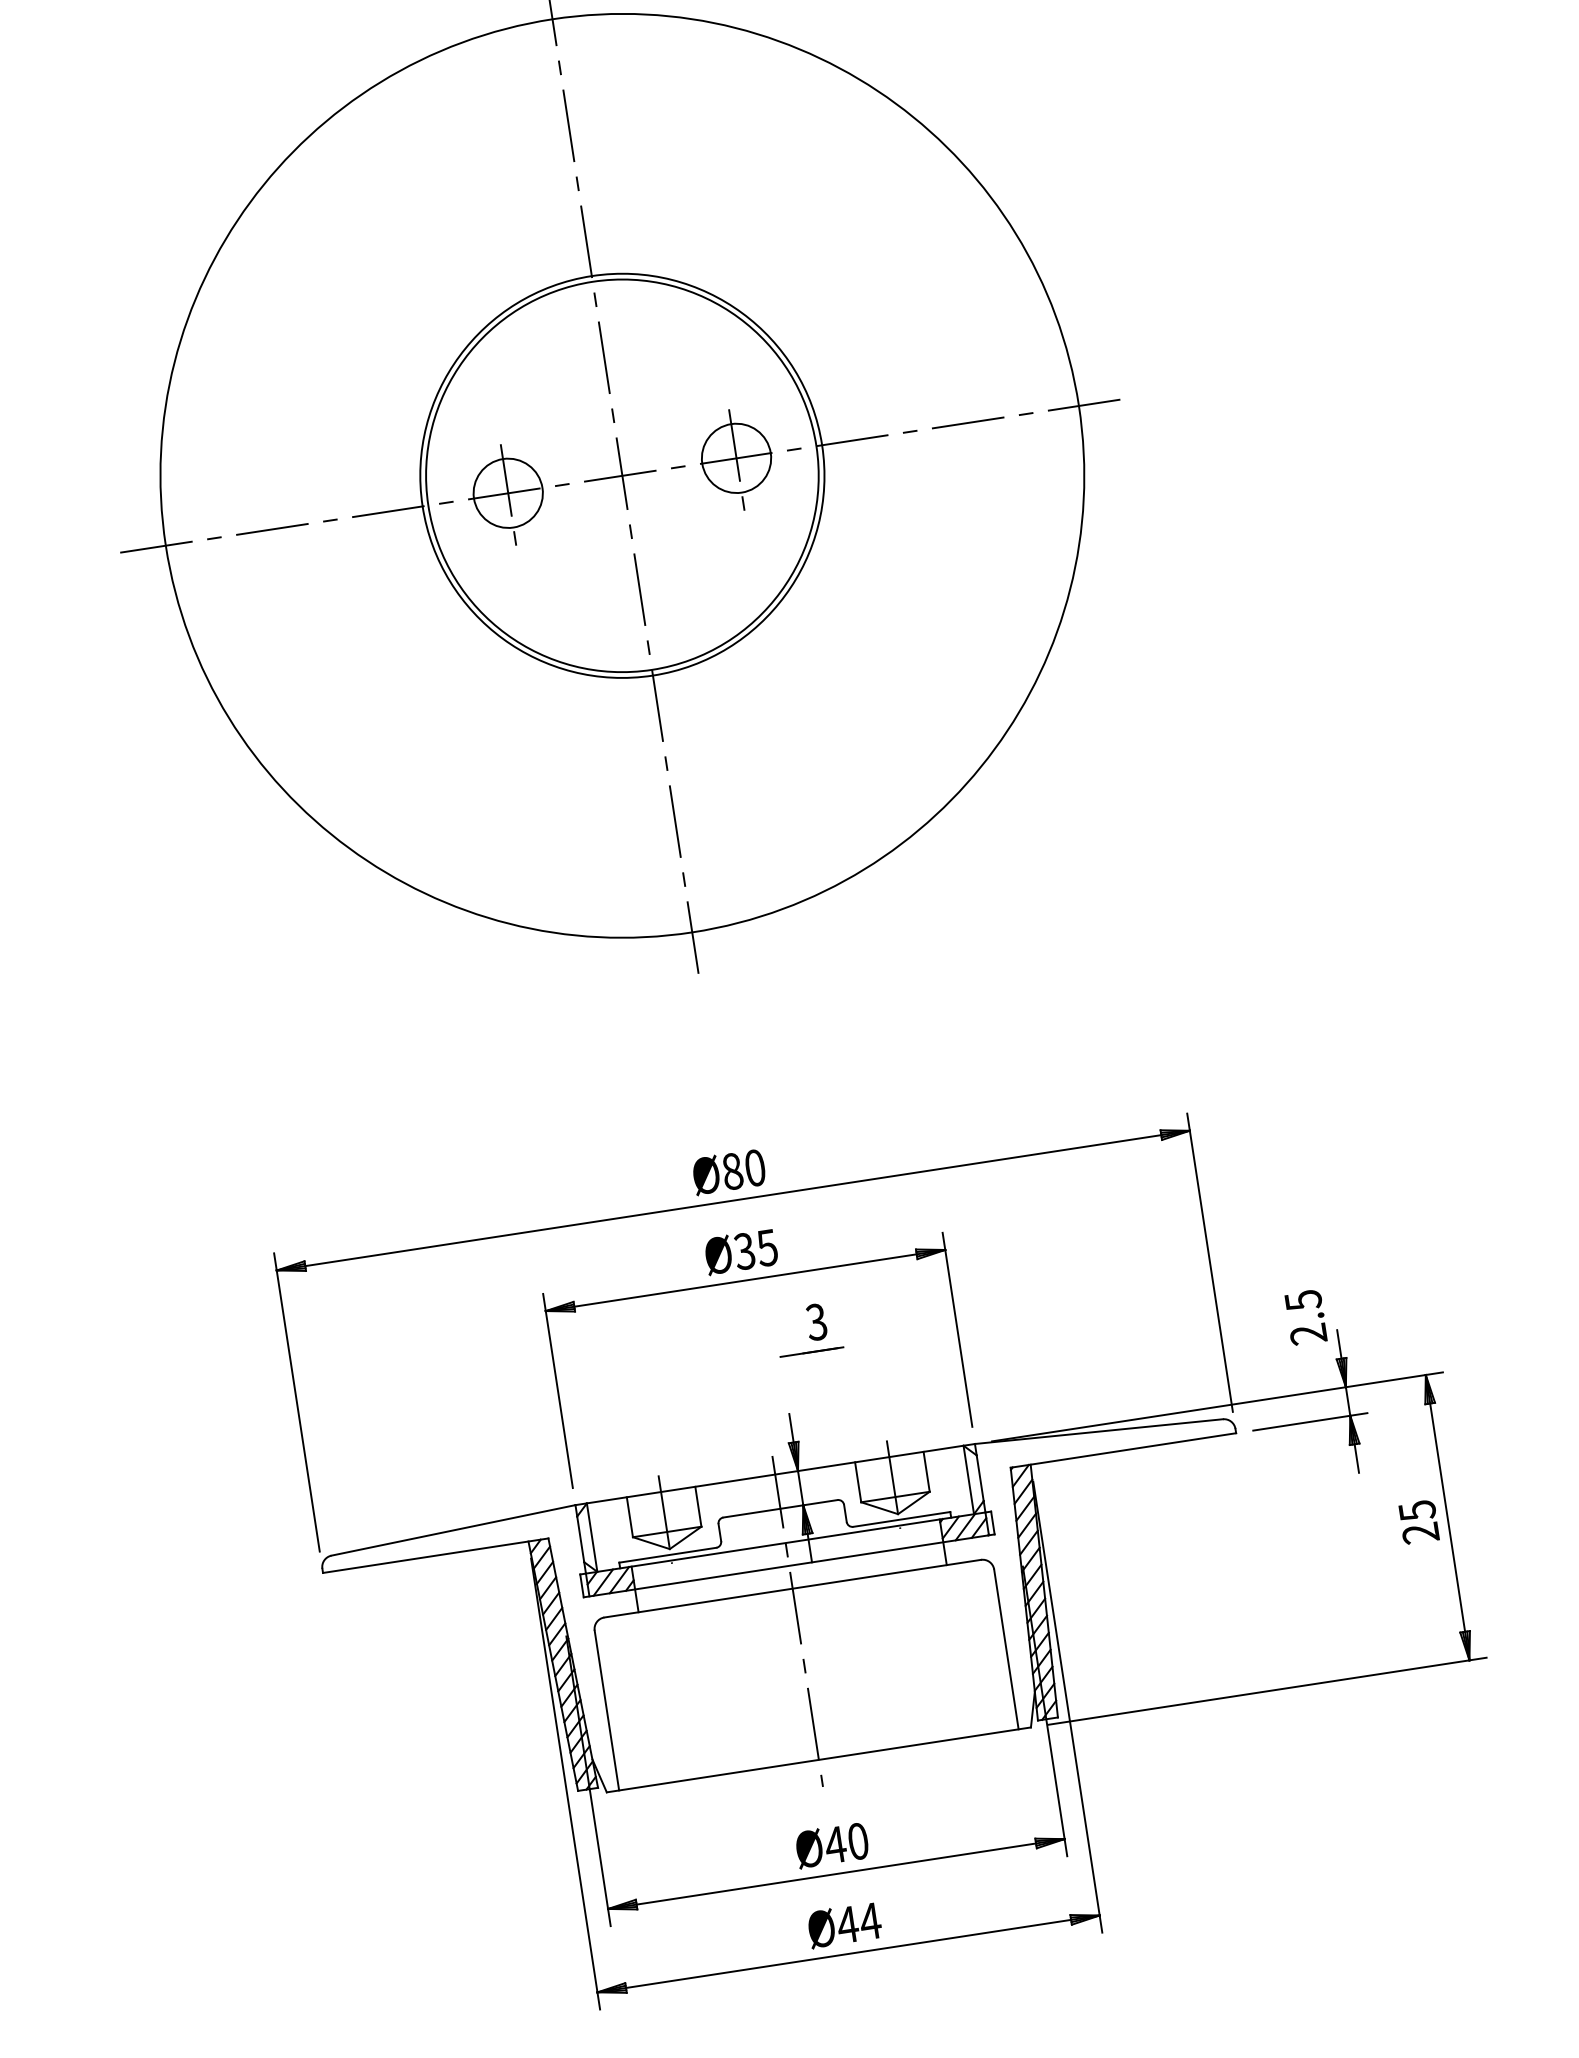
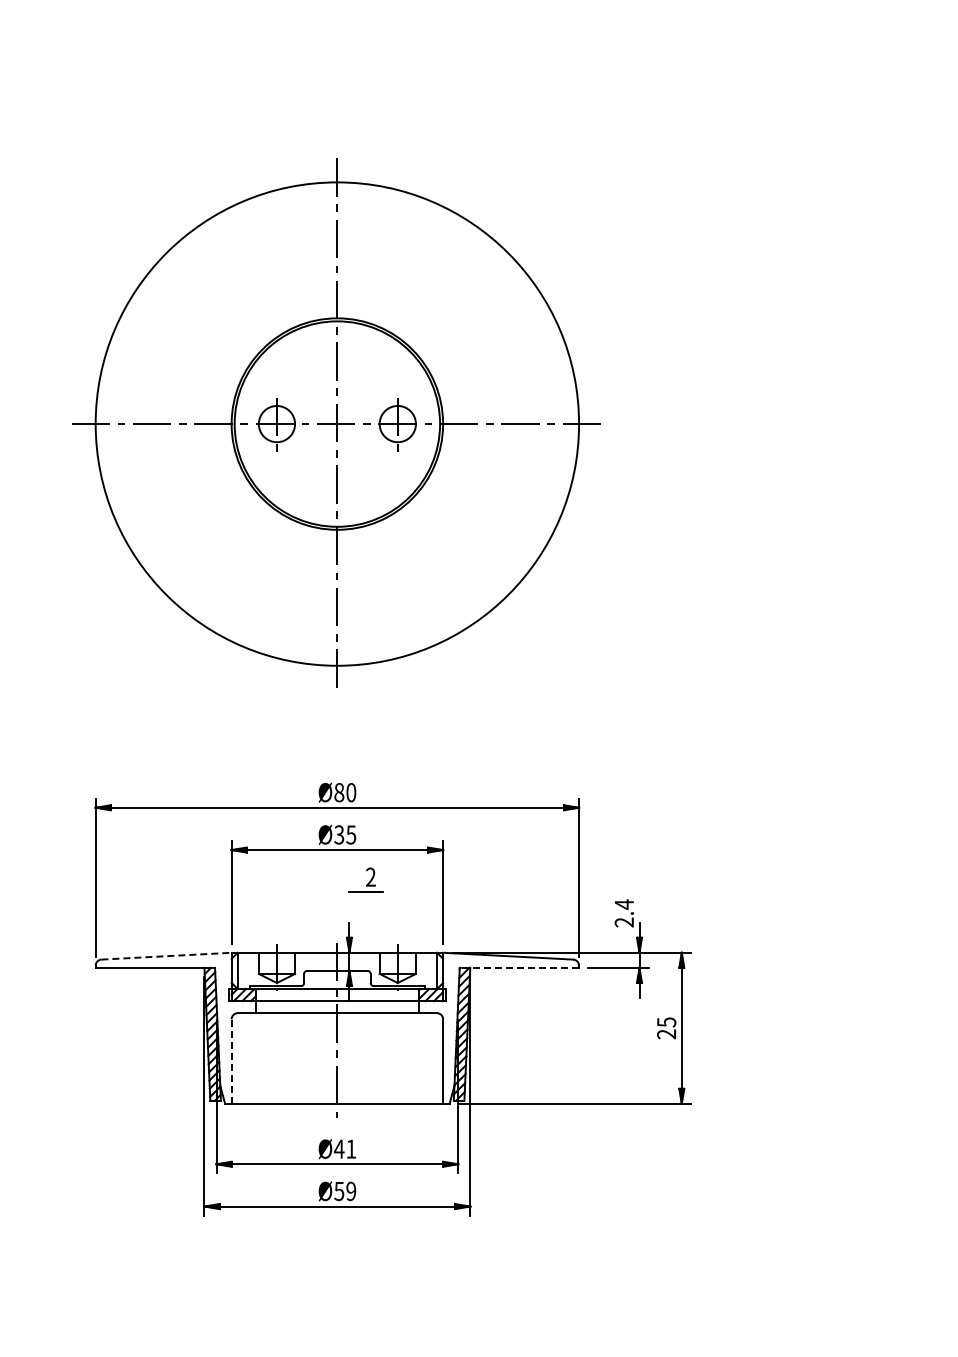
text: (1303, 1300) -> (624, 904), 2.5 -> 2.4
text: (816, 1322) -> (370, 877), 3 -> 2
line: (1123, 1449) -> (519, 967), solid -> dashed
line: (455, 1530) -> (167, 956), solid -> dashed
line: (606, 1710) -> (231, 1061), solid -> dashed
text: (858, 1840) -> (351, 1148), Ø40 -> Ø41
text: (857, 1923) -> (344, 1191), Ø44 -> Ø59

